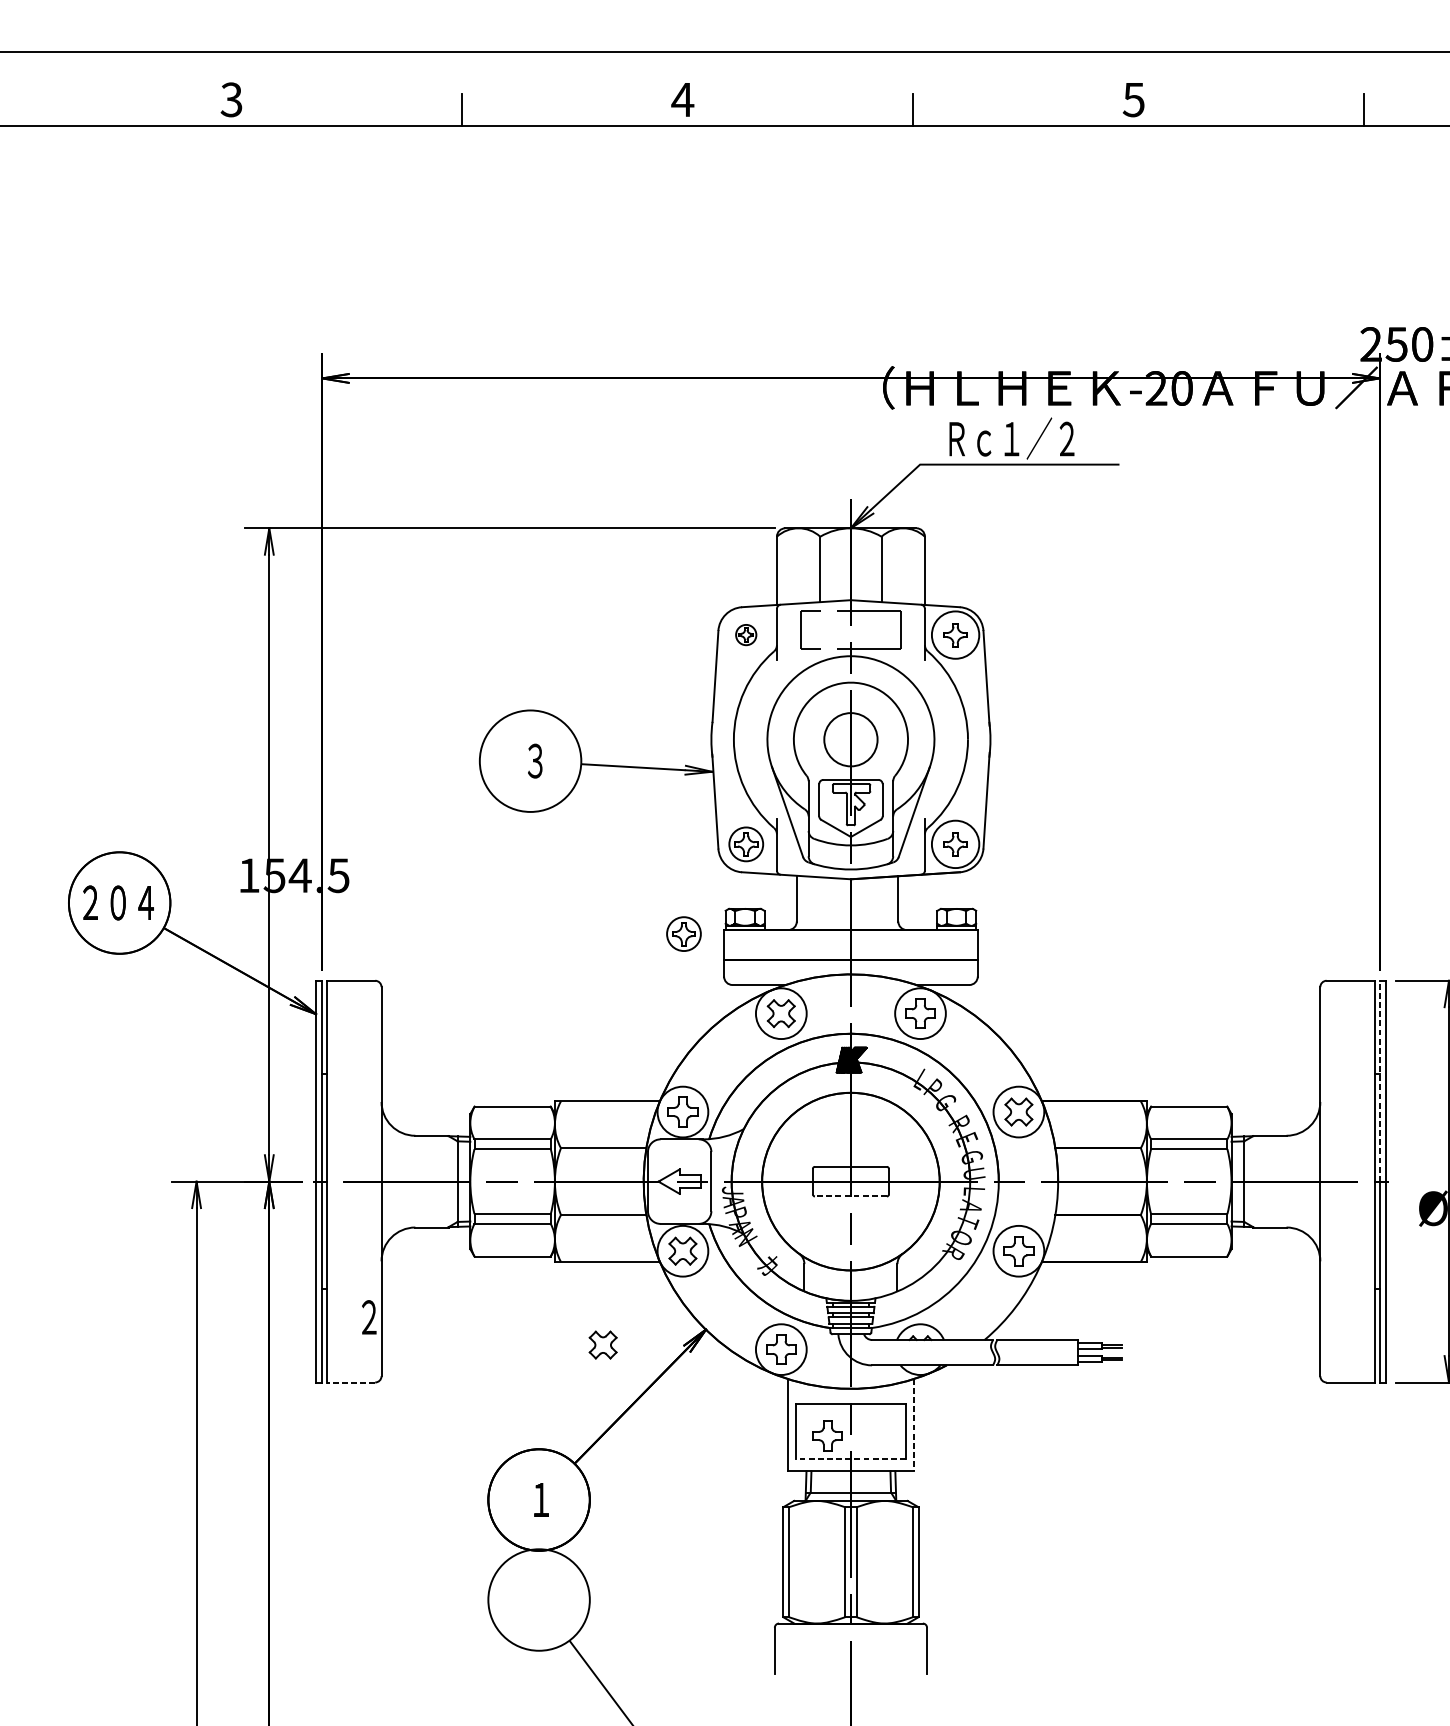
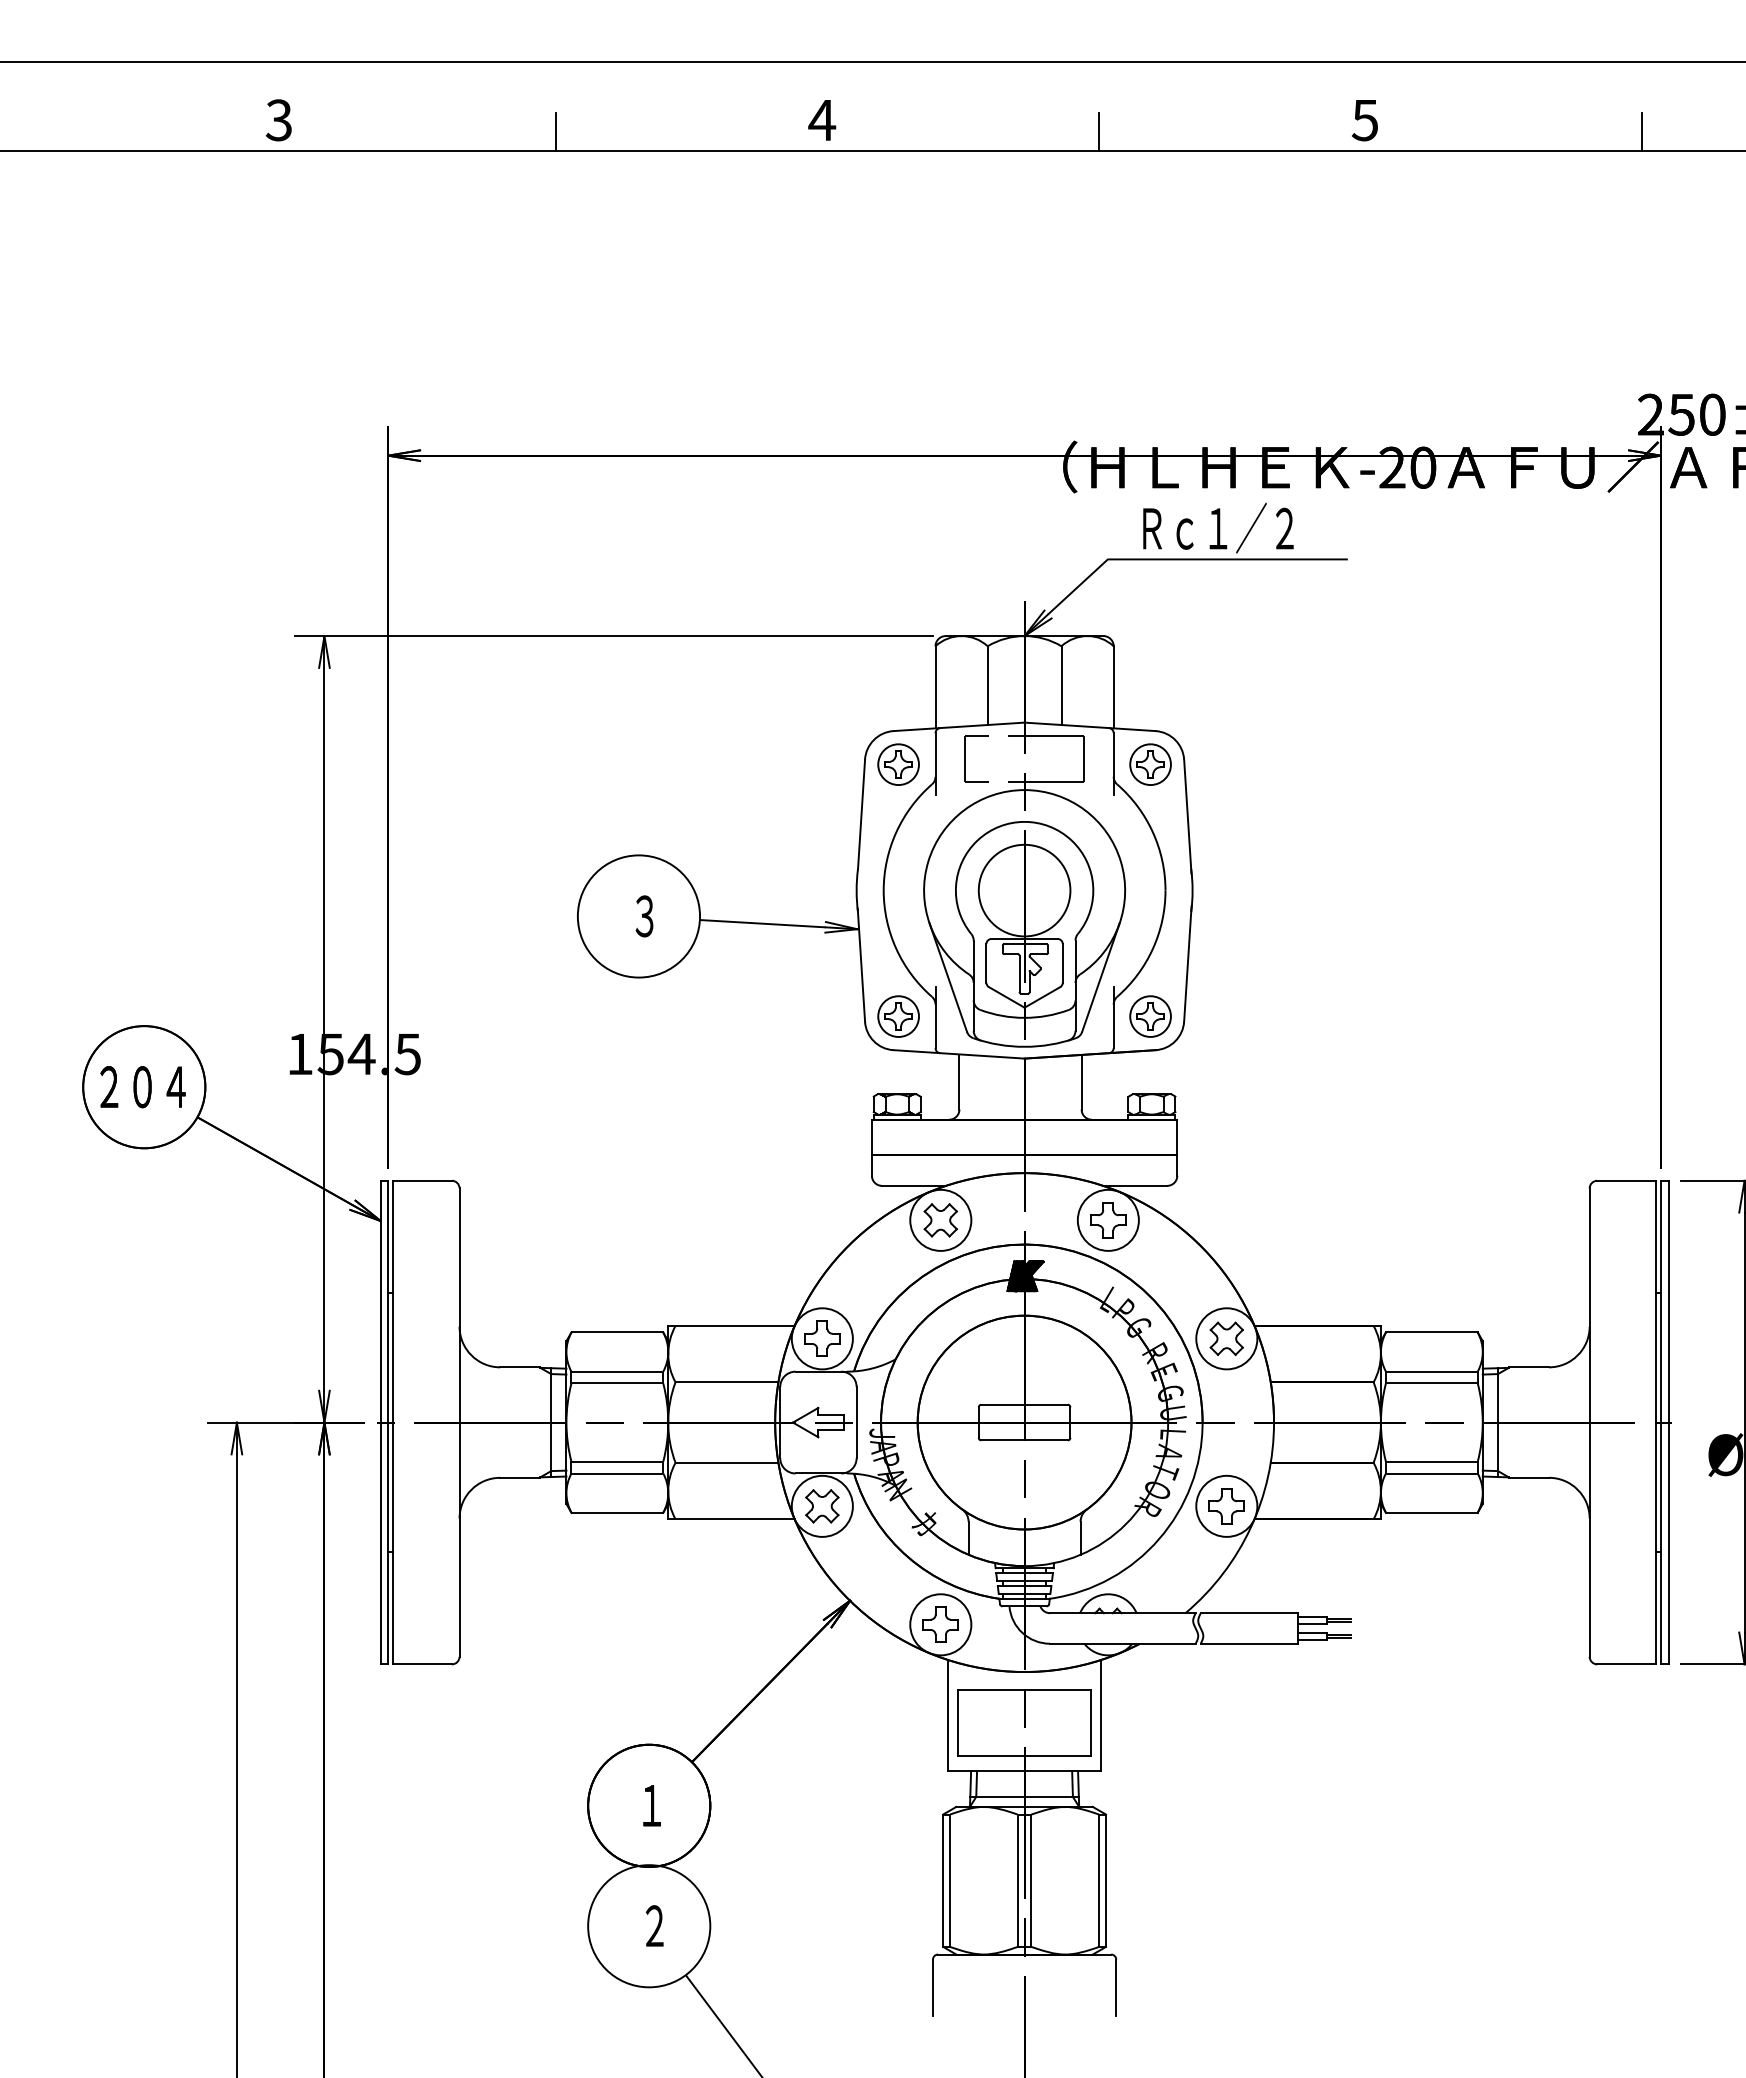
part: (746, 634) -> (898, 764), size x1.67
circle: (955, 634) -> (1150, 764), size x0.71
circle: (850, 739) -> (1024, 890), size x1.43
circle: (955, 844) -> (1150, 1016), size x0.71
part: (683, 934) -> (823, 1124), removed
line: (1379, 1081) -> (1660, 1301), dashed -> solid
line: (850, 1196) -> (1024, 1440), dashed -> solid
text: (369, 1316) -> (654, 1925), moved
part: (603, 1345) -> (726, 1619), removed
line: (350, 1382) -> (422, 1664), dashed -> solid
line: (913, 1424) -> (1100, 1715), dashed -> solid
part: (827, 1435) -> (996, 1728), removed
line: (850, 1459) -> (1024, 1756), dashed -> solid

